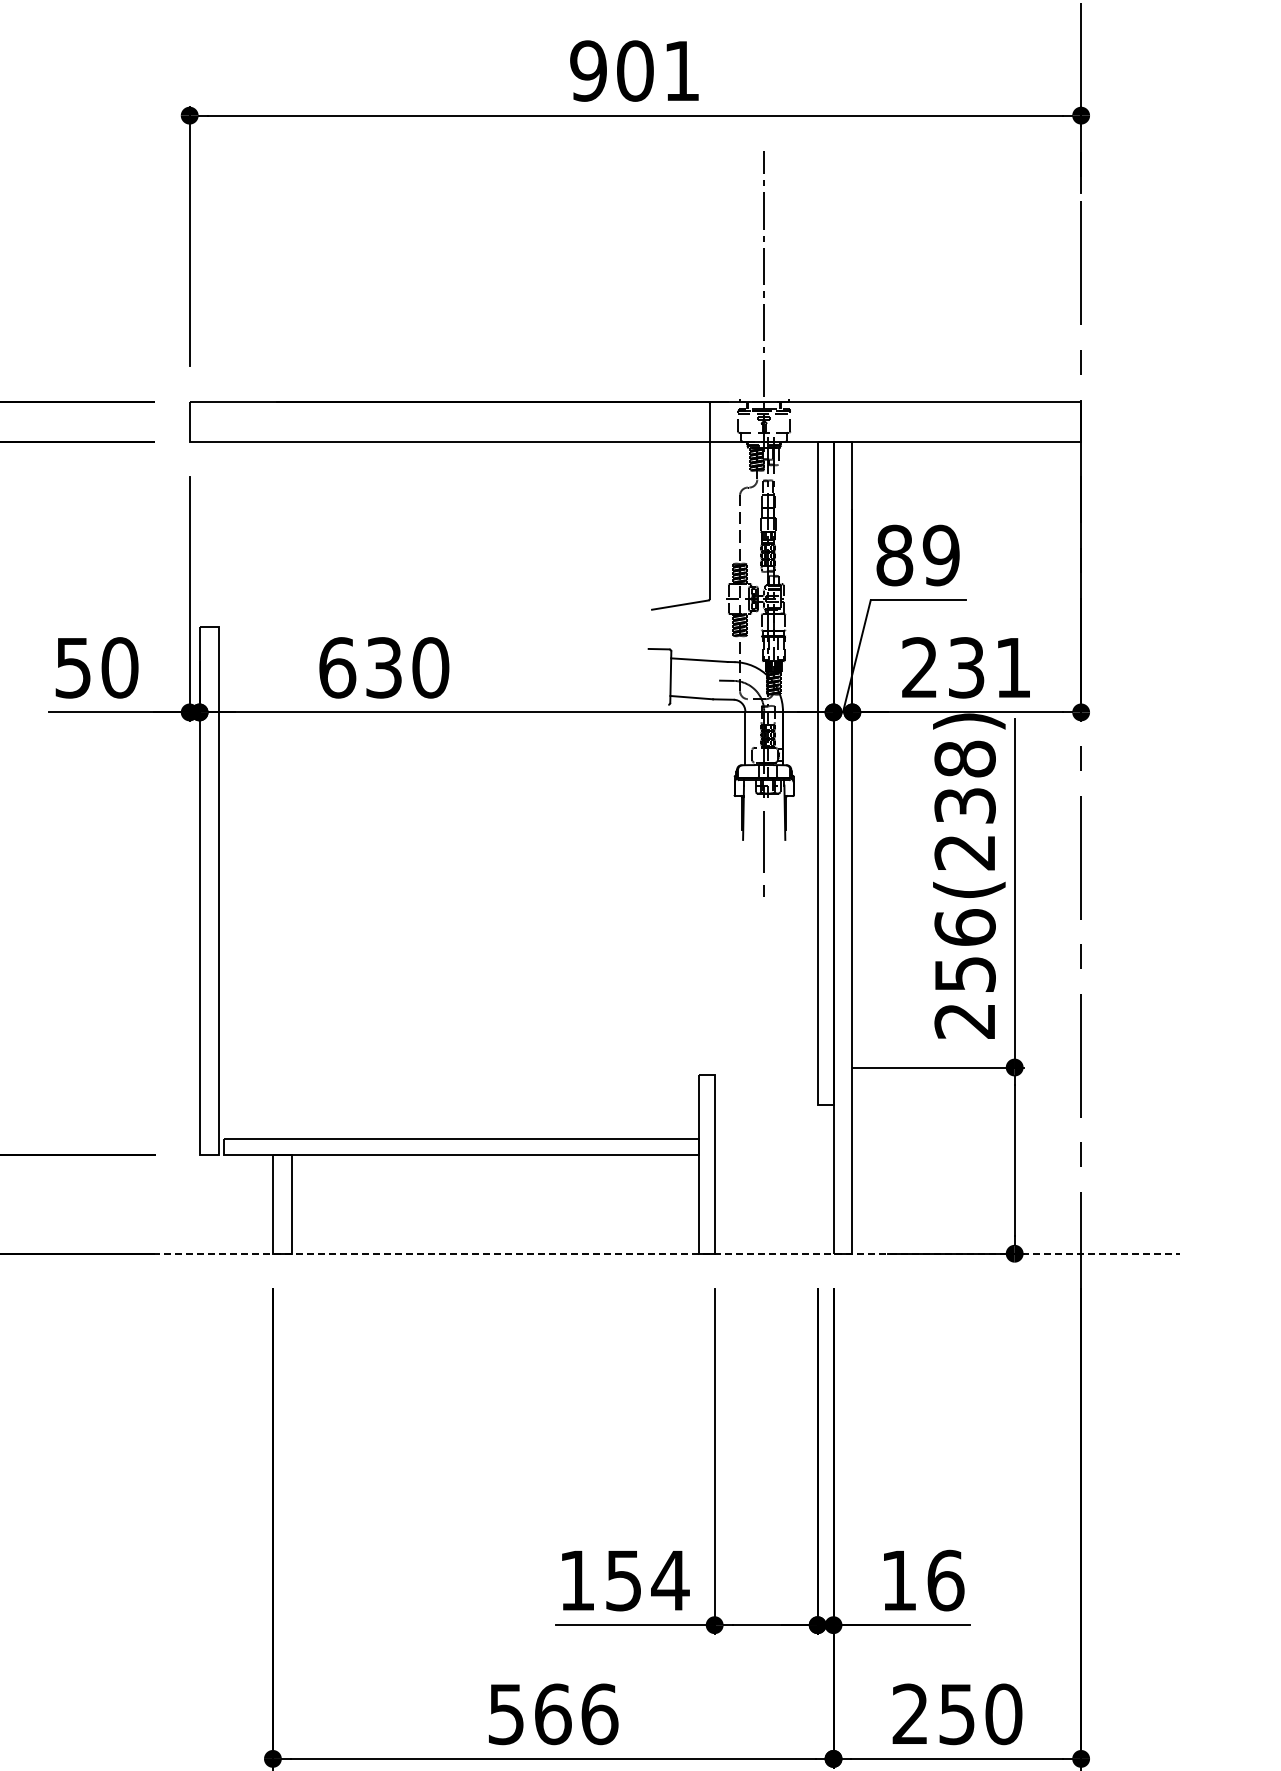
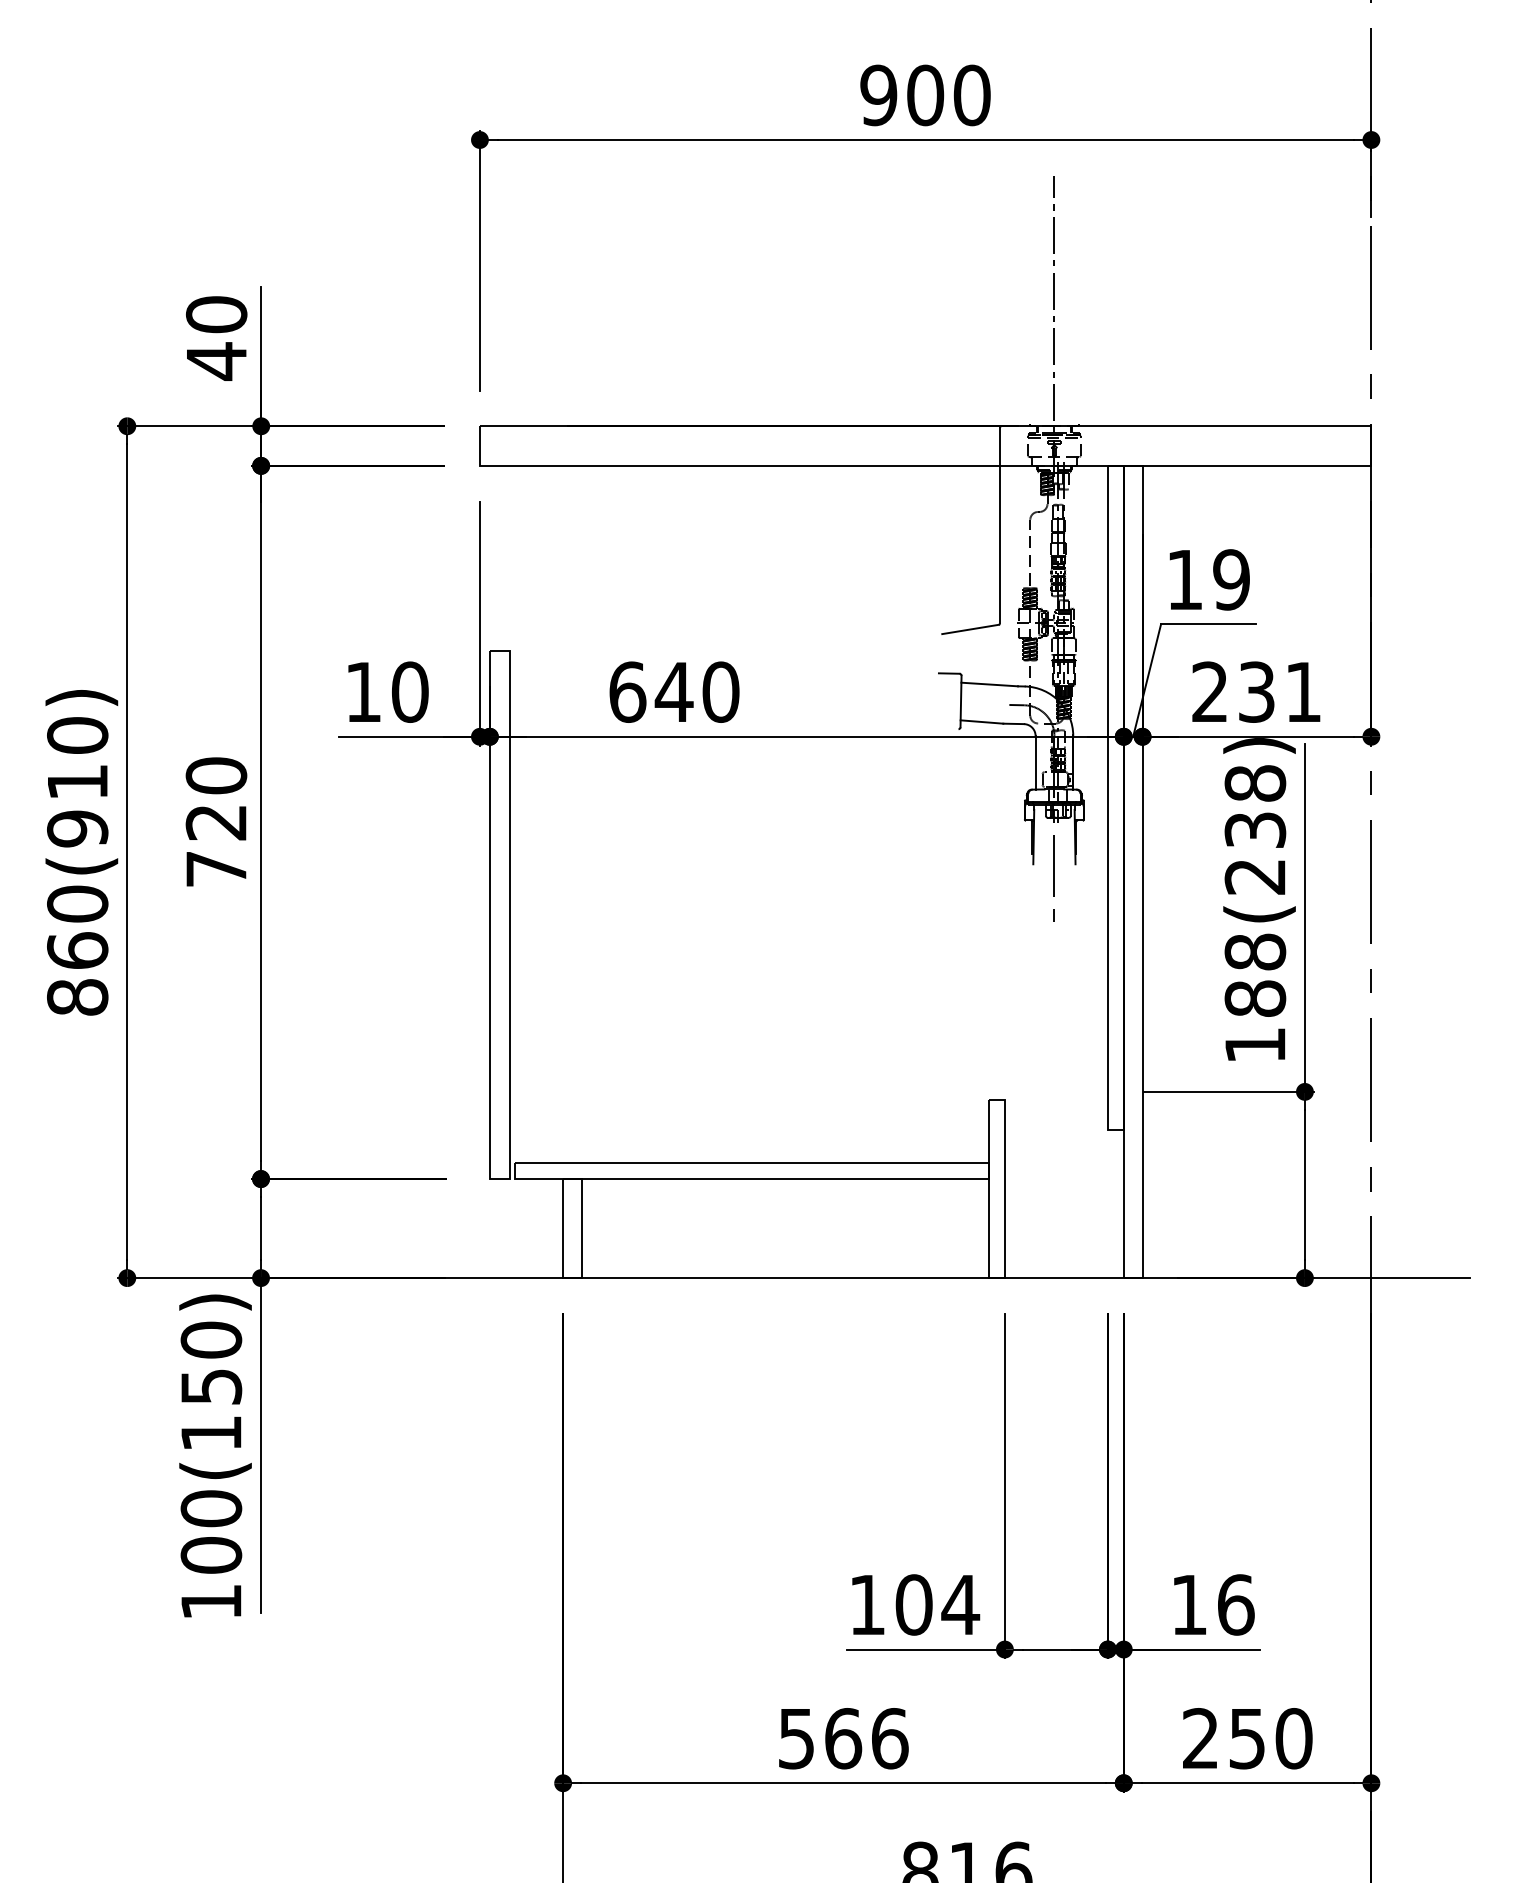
text: (681, 71) -> (971, 95), 901 -> 900
text: (894, 555) -> (1184, 579), 89 -> 19
text: (383, 667) -> (673, 691), 630 -> 640
text: (73, 668) -> (363, 692), 50 -> 10
text: (965, 974) -> (1255, 998), 256(238) -> 188(238)
line: (623, 1254) -> (913, 1278), dashed -> solid
text: (623, 1580) -> (913, 1604), 154 -> 104

